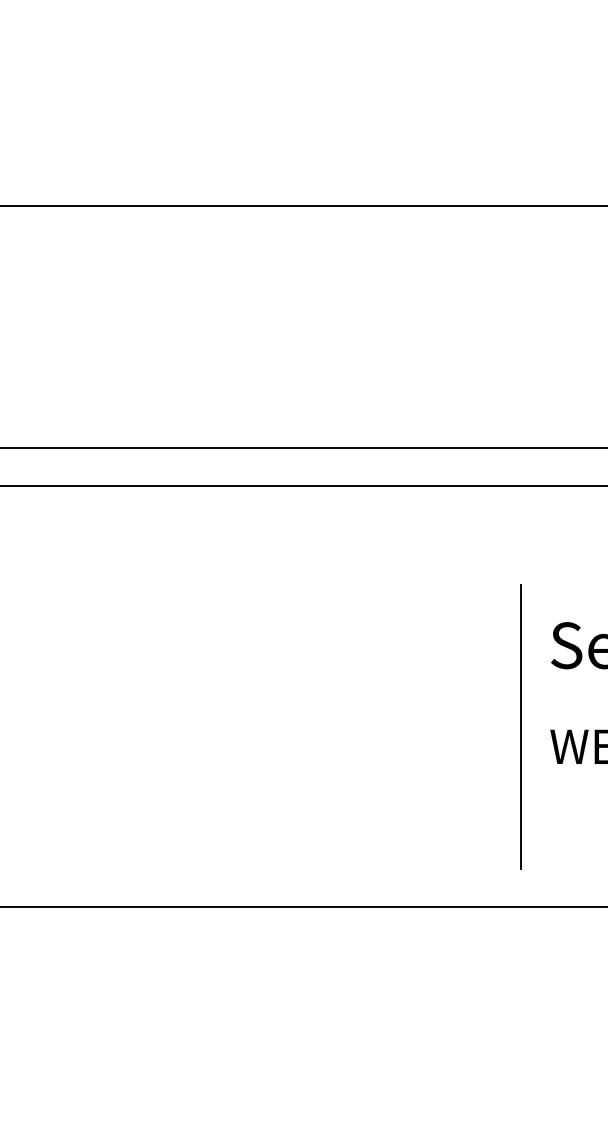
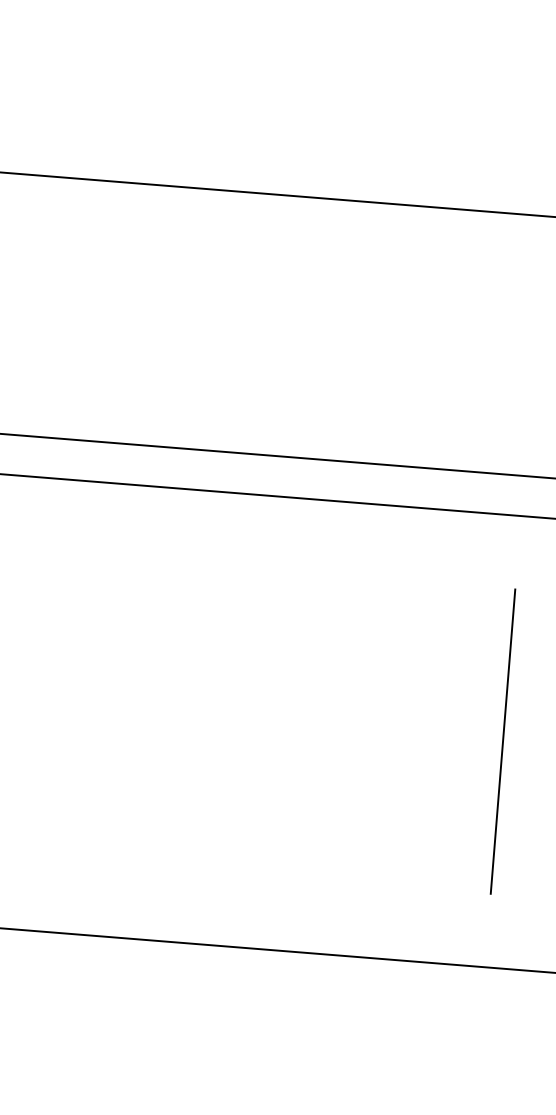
line: (520, 726) -> (502, 740), moved

